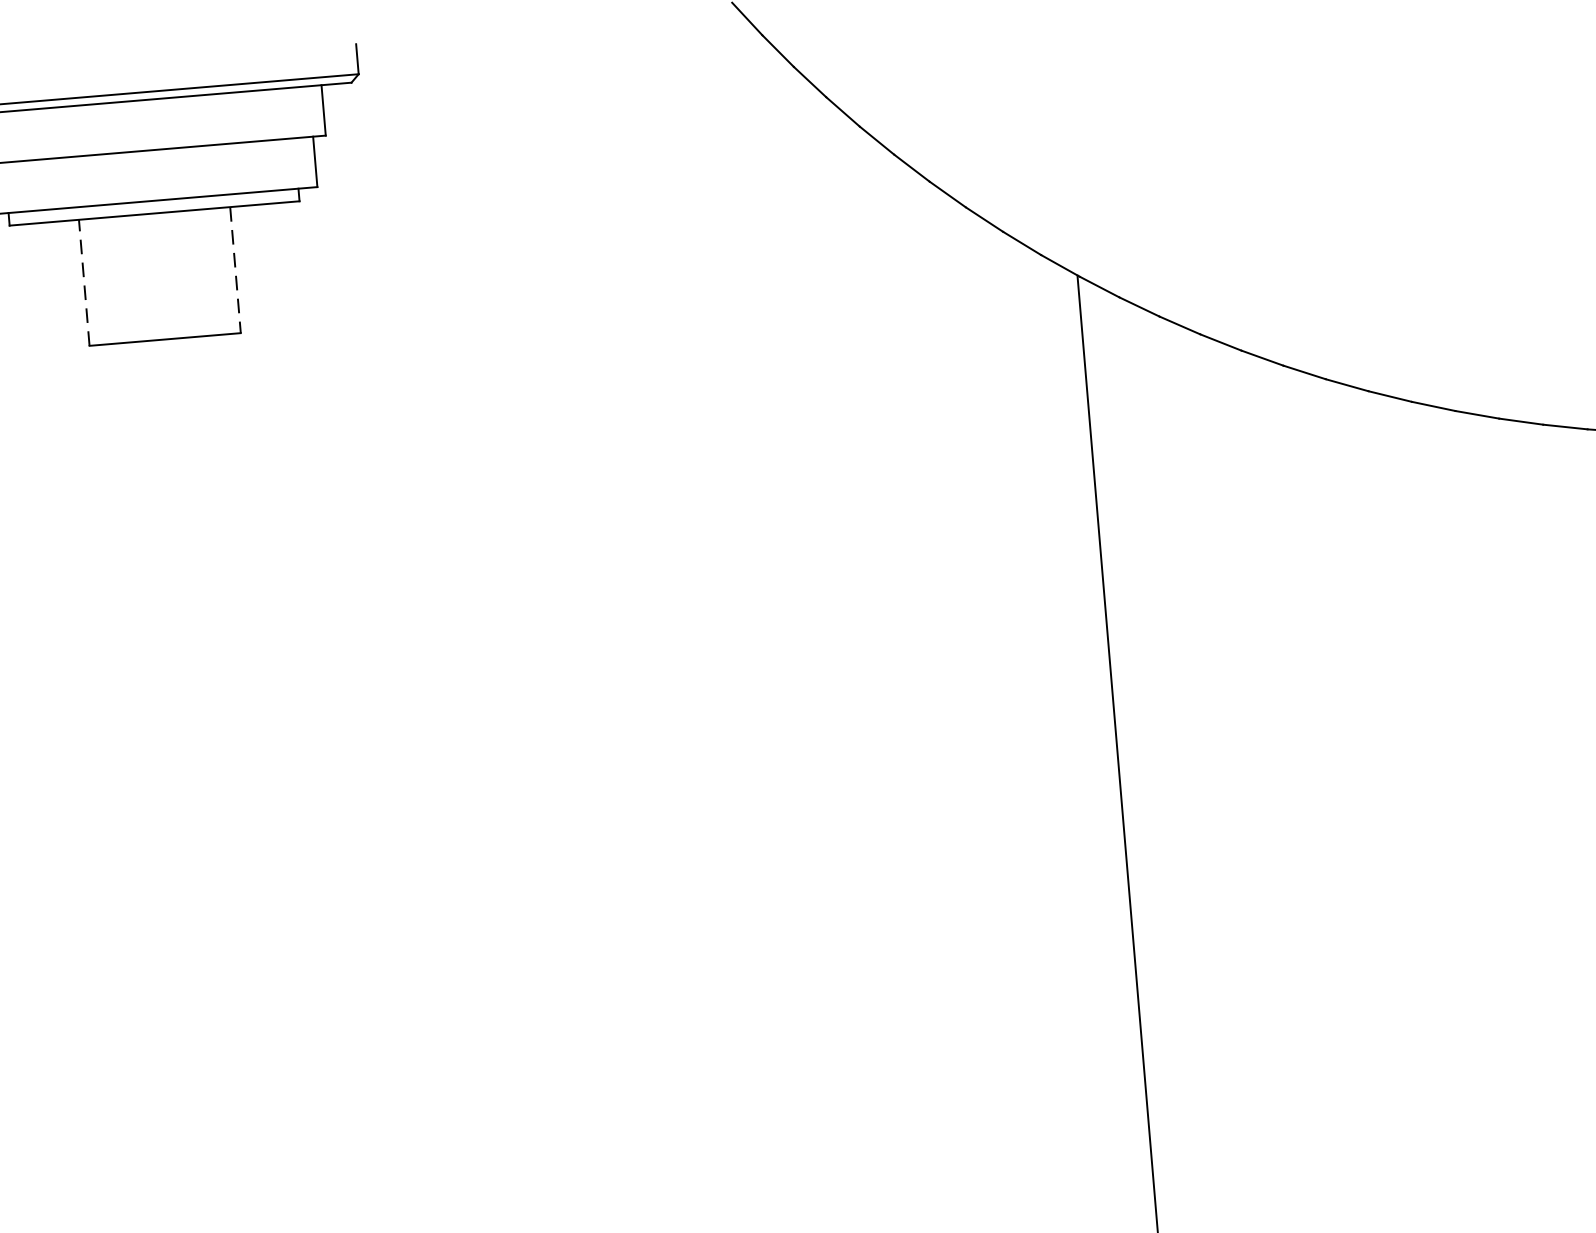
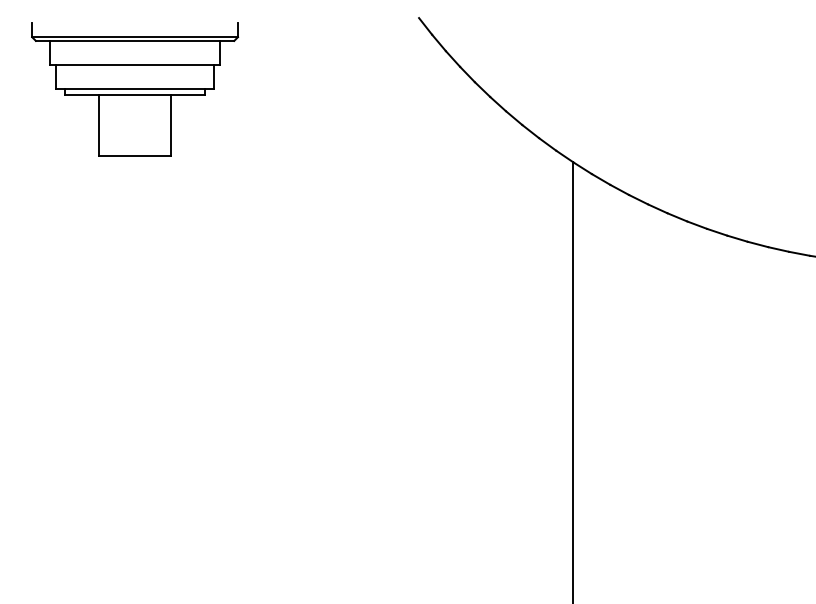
line: (235, 271) -> (171, 126), dashed -> solid
line: (83, 282) -> (98, 125), dashed -> solid

